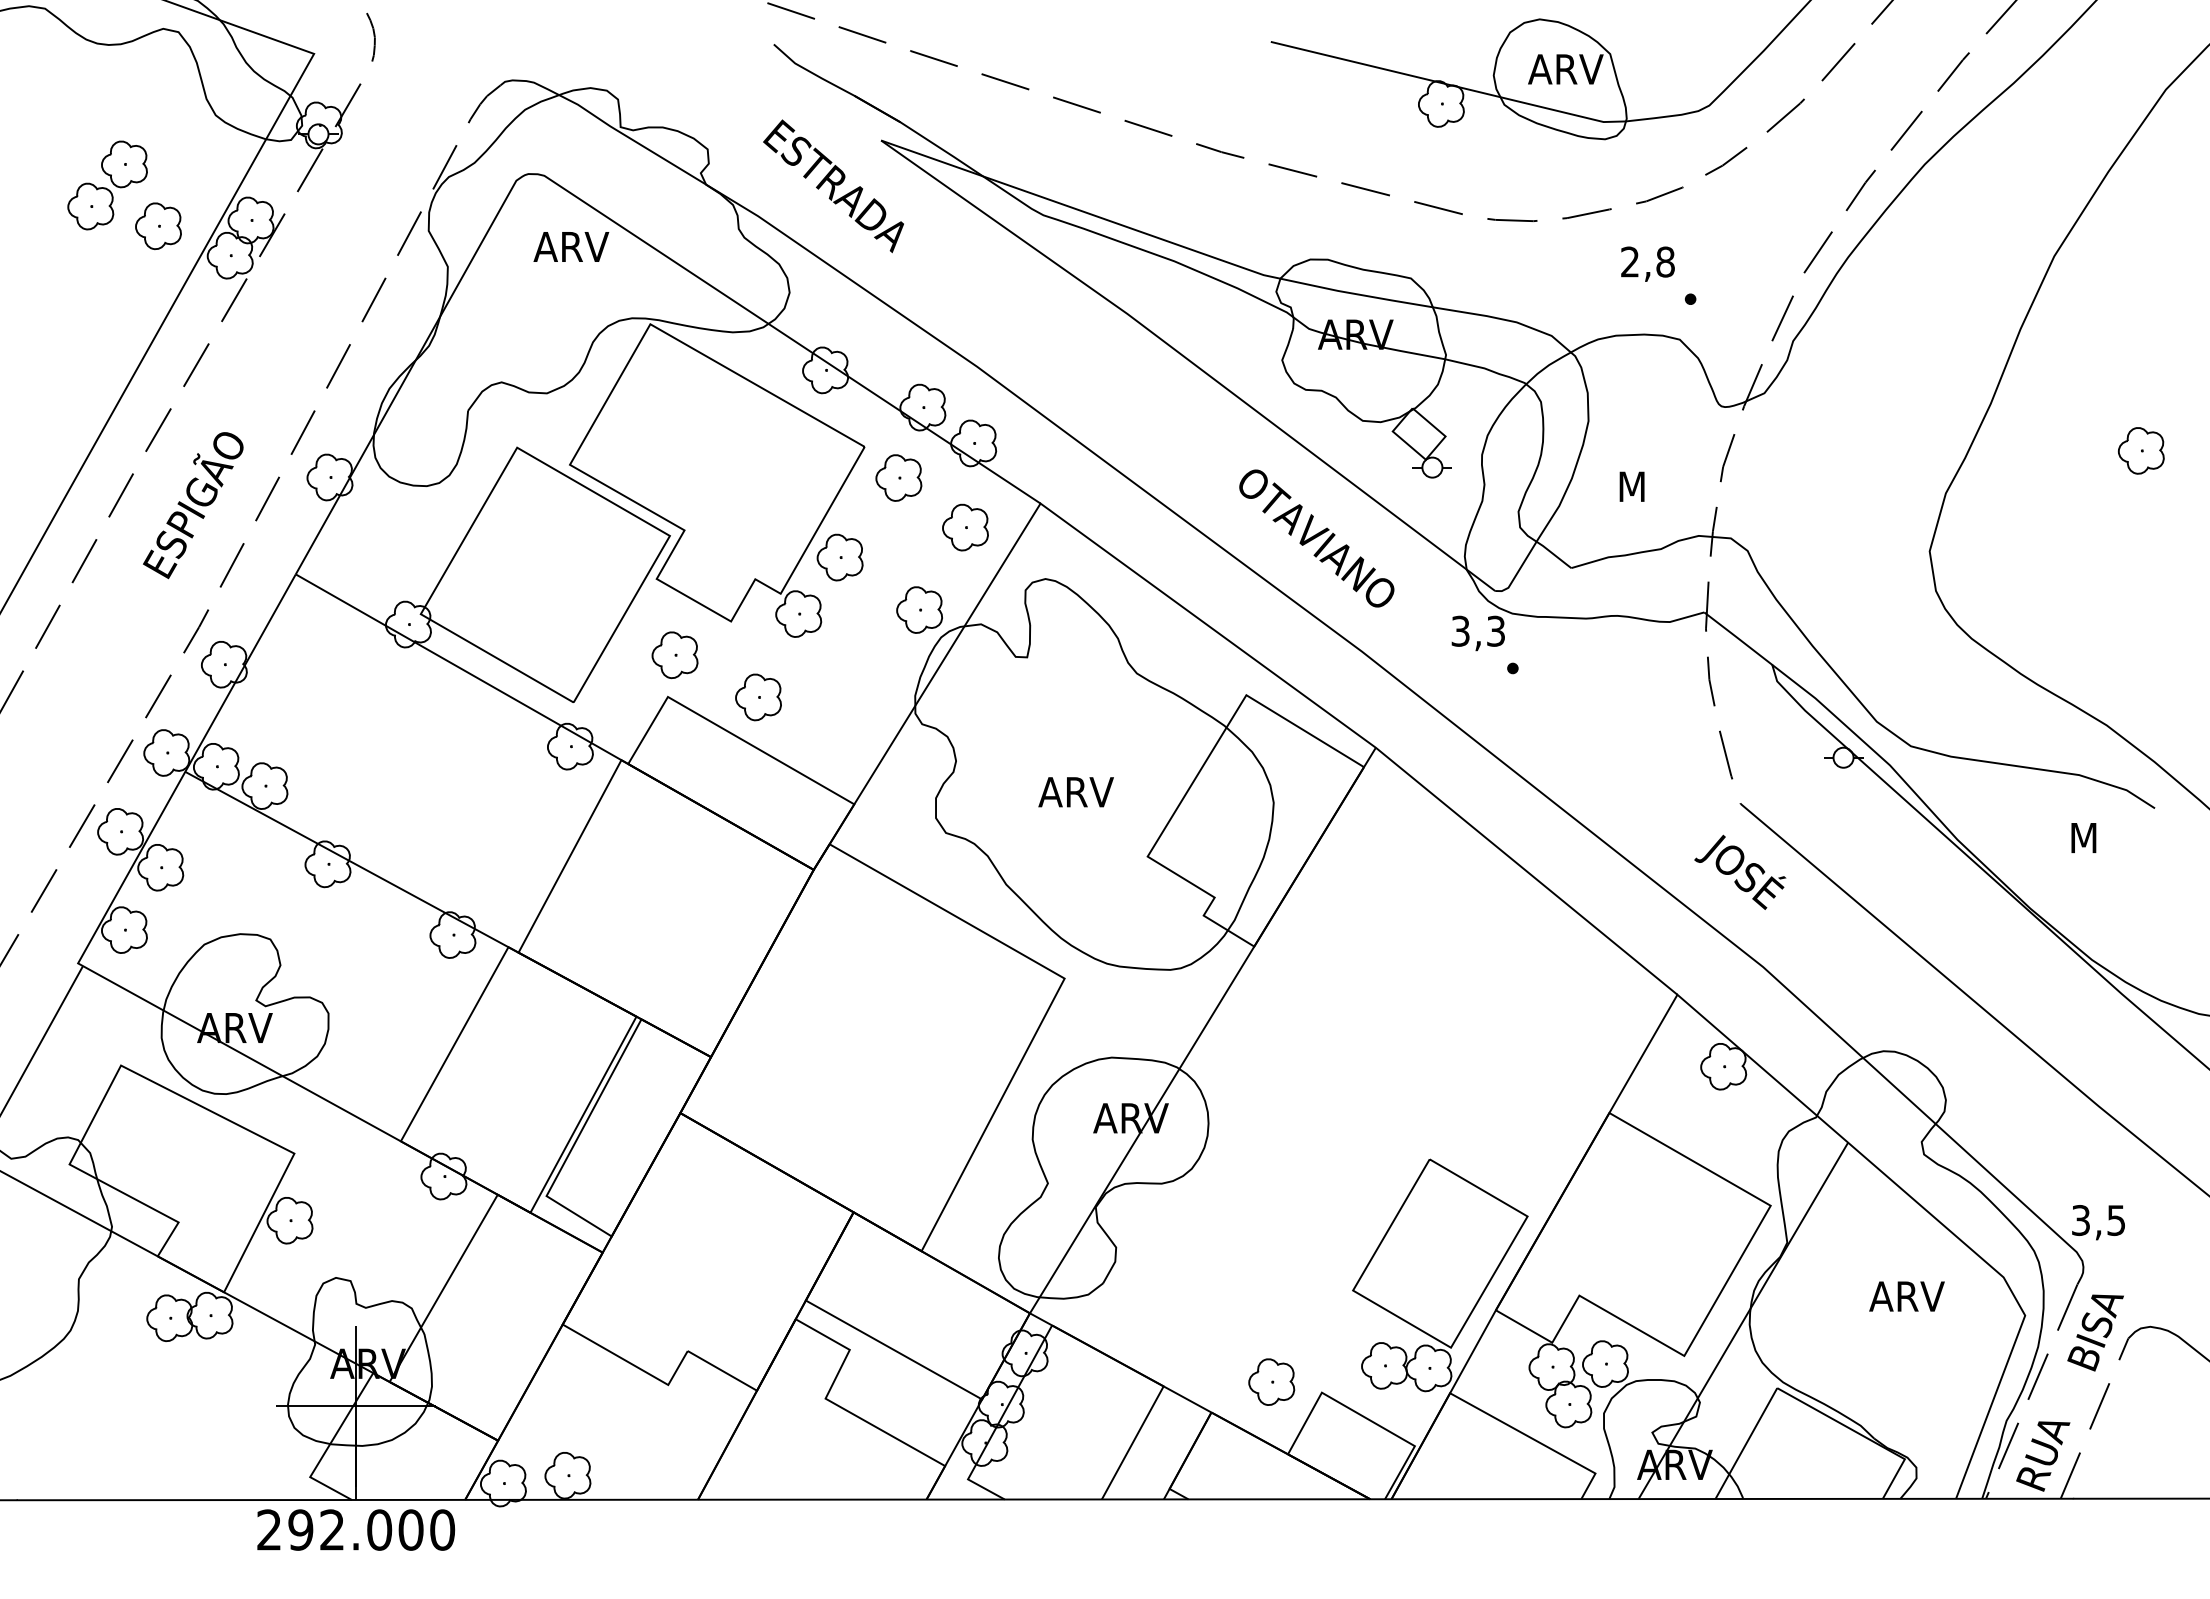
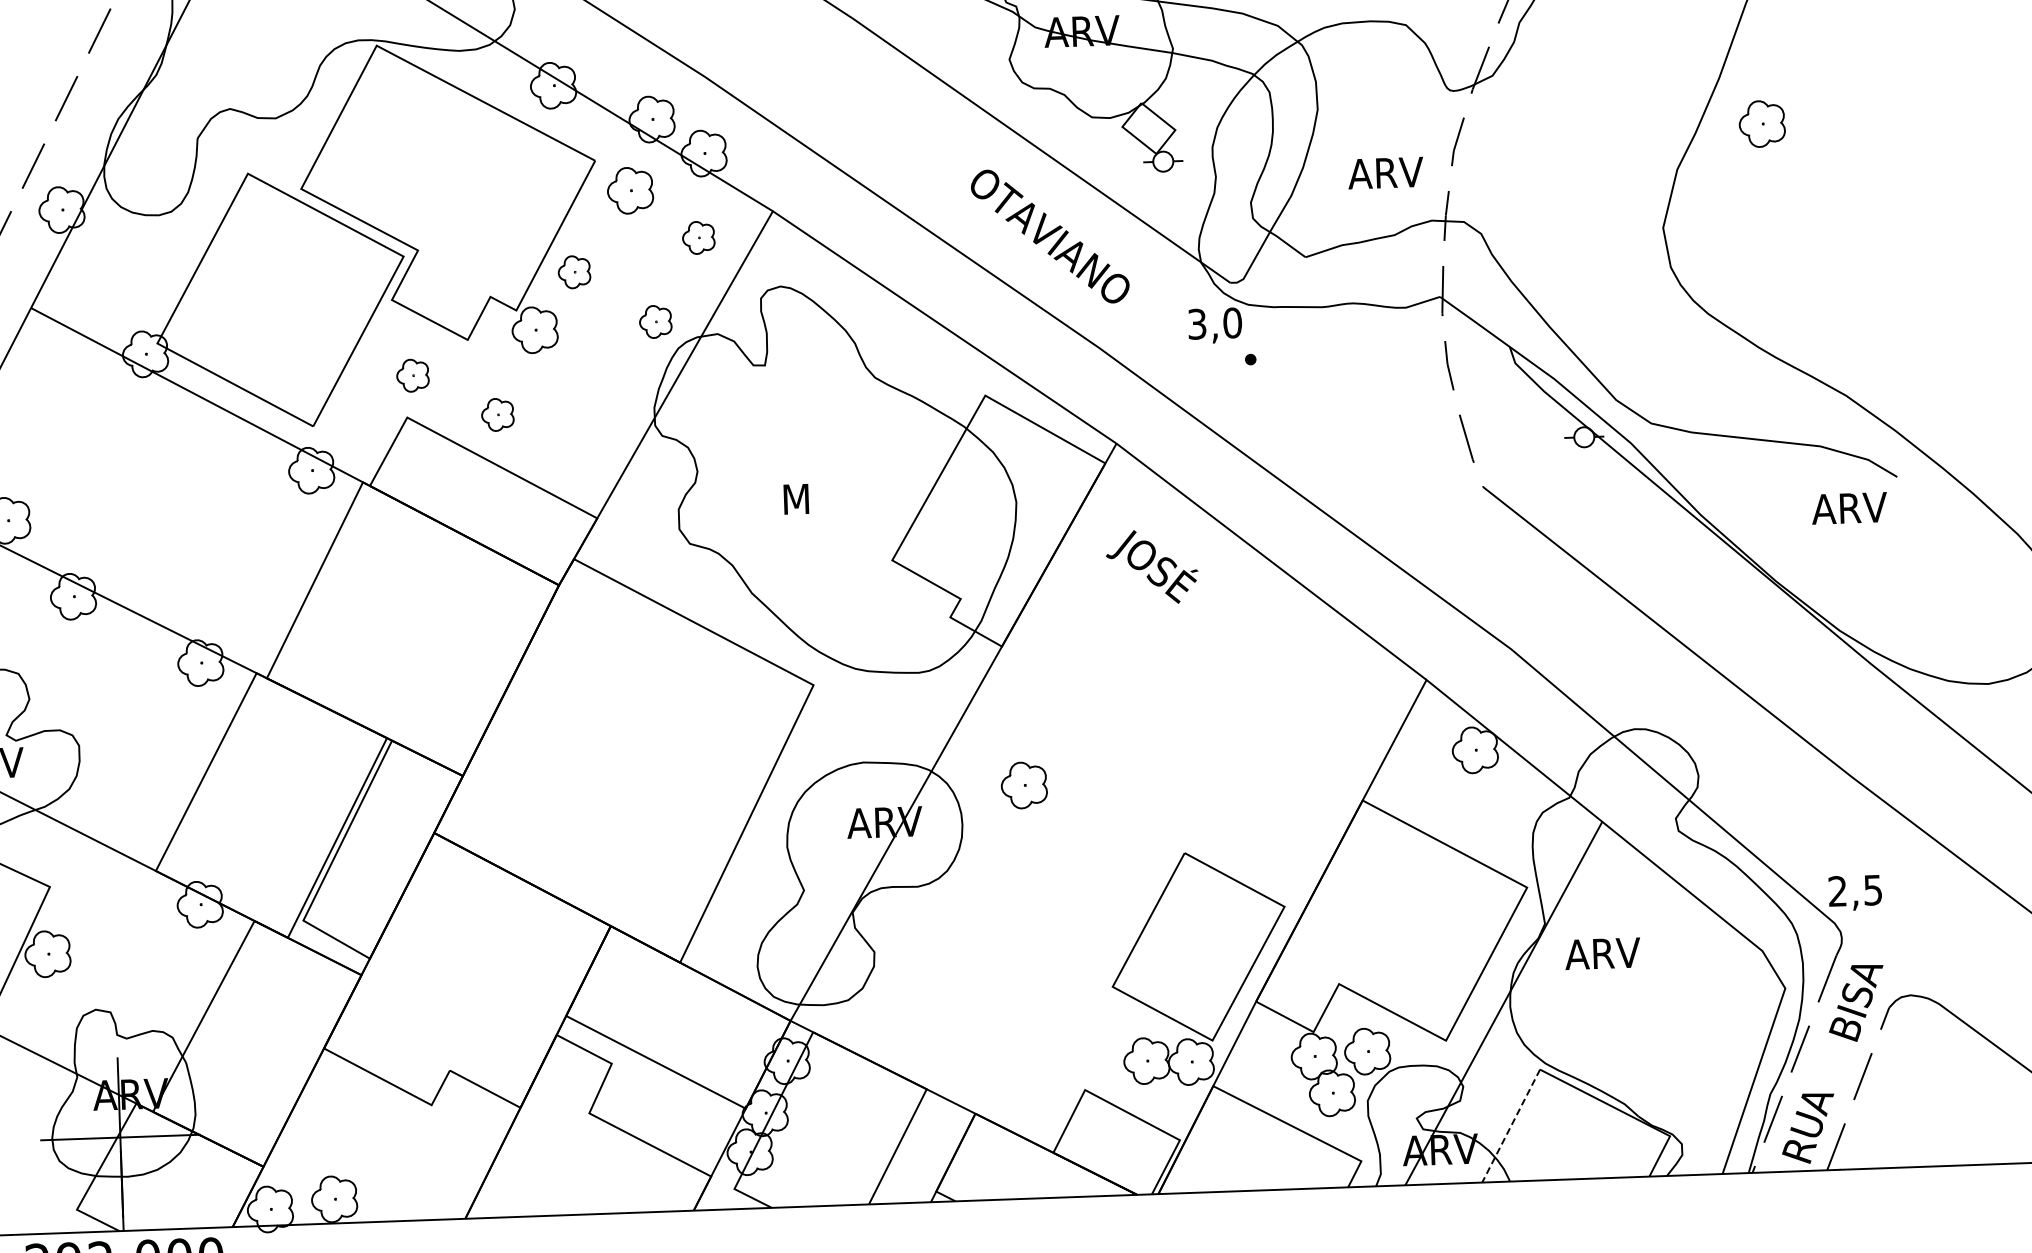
part: (2140, 450) -> (1761, 123), moved
text: (1654, 486) -> (1385, 172), M -> ARV
part: (965, 527) -> (698, 237), size x0.7
part: (839, 557) -> (573, 272), size x0.7
part: (919, 609) -> (655, 321), size x0.7
text: (1495, 630) -> (1232, 322), 3,3 -> 3,0
part: (674, 655) -> (412, 375), size x0.7
part: (758, 697) -> (497, 414), size x0.7
text: (1075, 792) -> (817, 498), ARV -> M
text: (2105, 838) -> (1848, 508), M -> ARV
text: (1740, 871) -> (1152, 566), moved
text: (2080, 1220) -> (1837, 891), 3,5 -> 2,5
text: (1906, 1296) -> (1602, 953), moved
part: (1271, 1381) -> (1024, 784), moved
line: (1746, 1444) -> (1511, 1127), solid -> dashed

